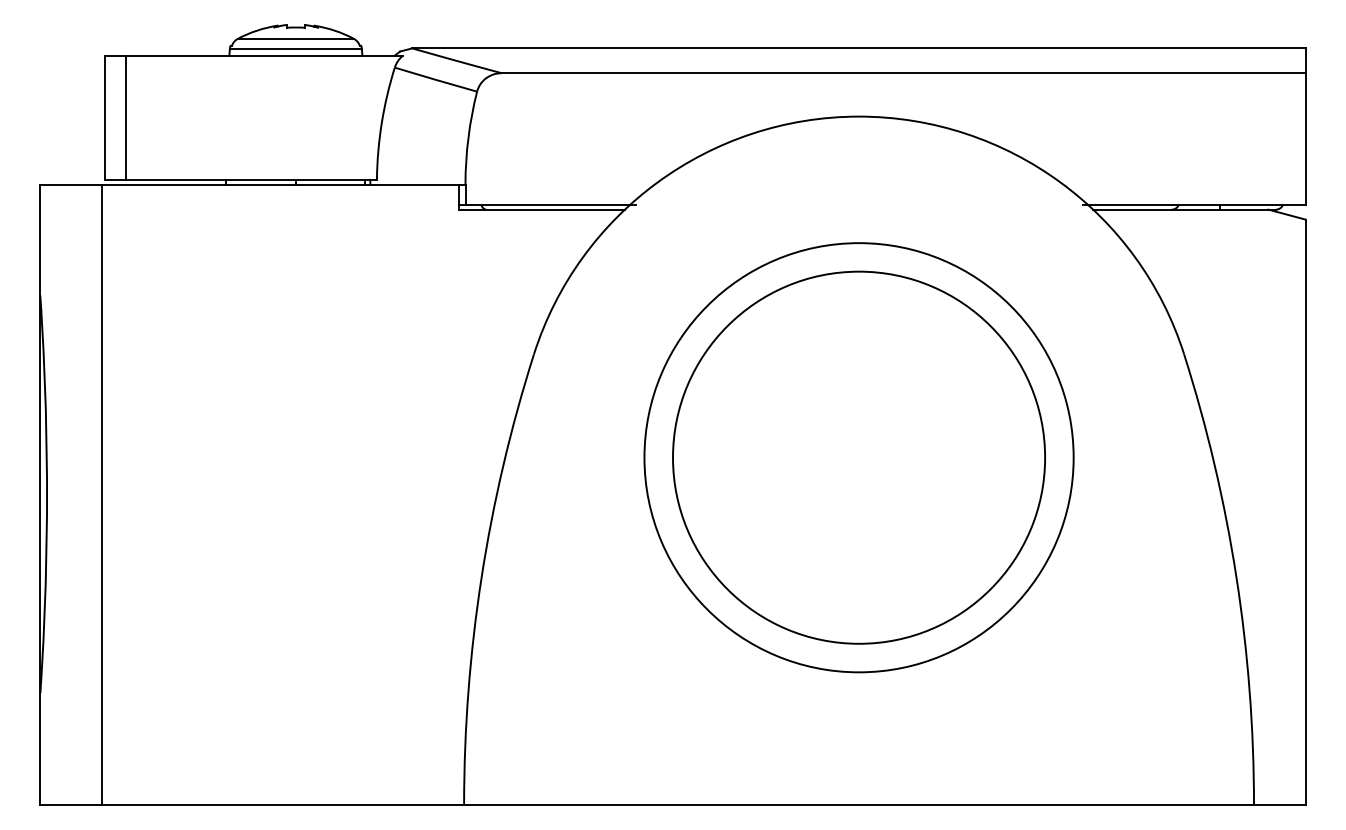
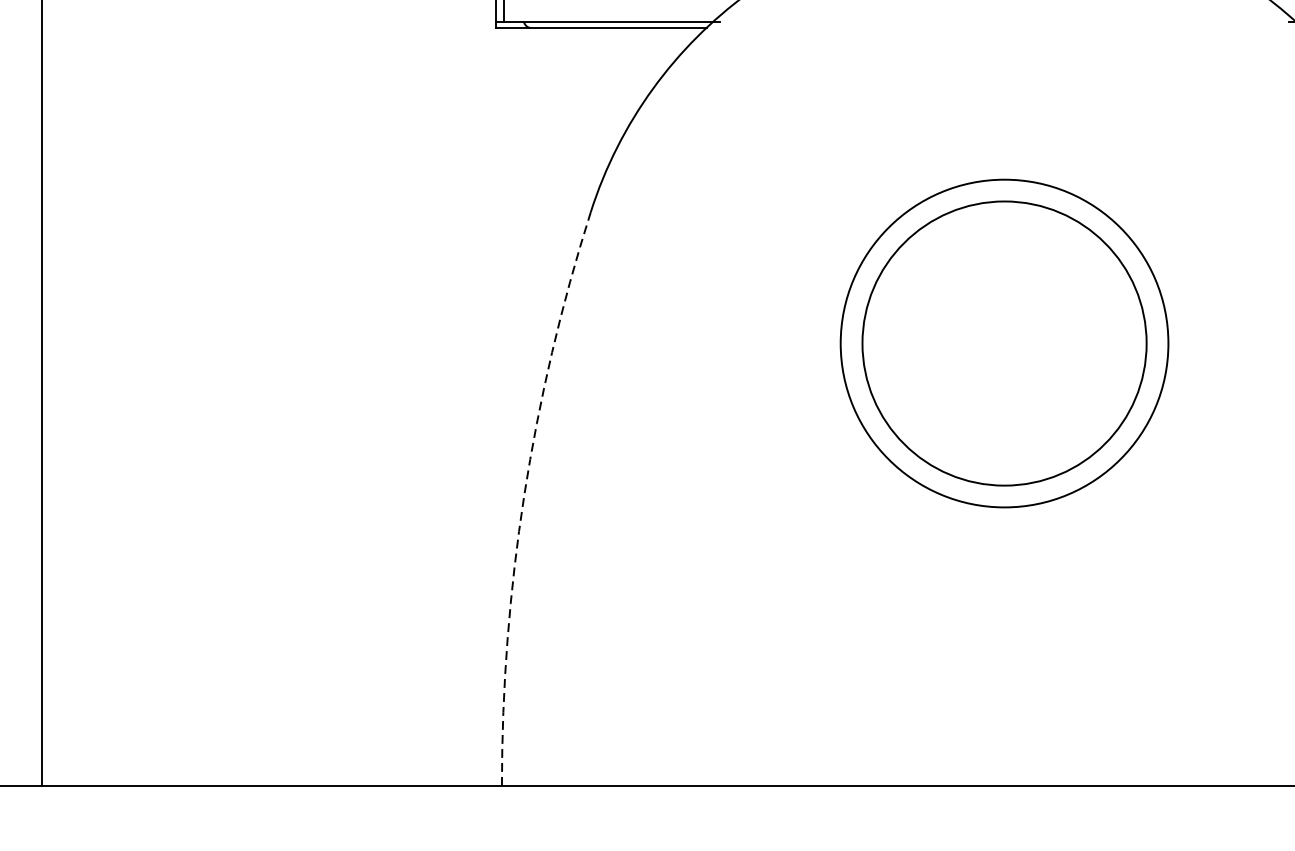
circle: (858, 457) -> (1003, 343), size x0.6
circle: (859, 457) -> (1005, 343), size x0.6
arc: (481, 577) -> (524, 495), solid -> dashed

